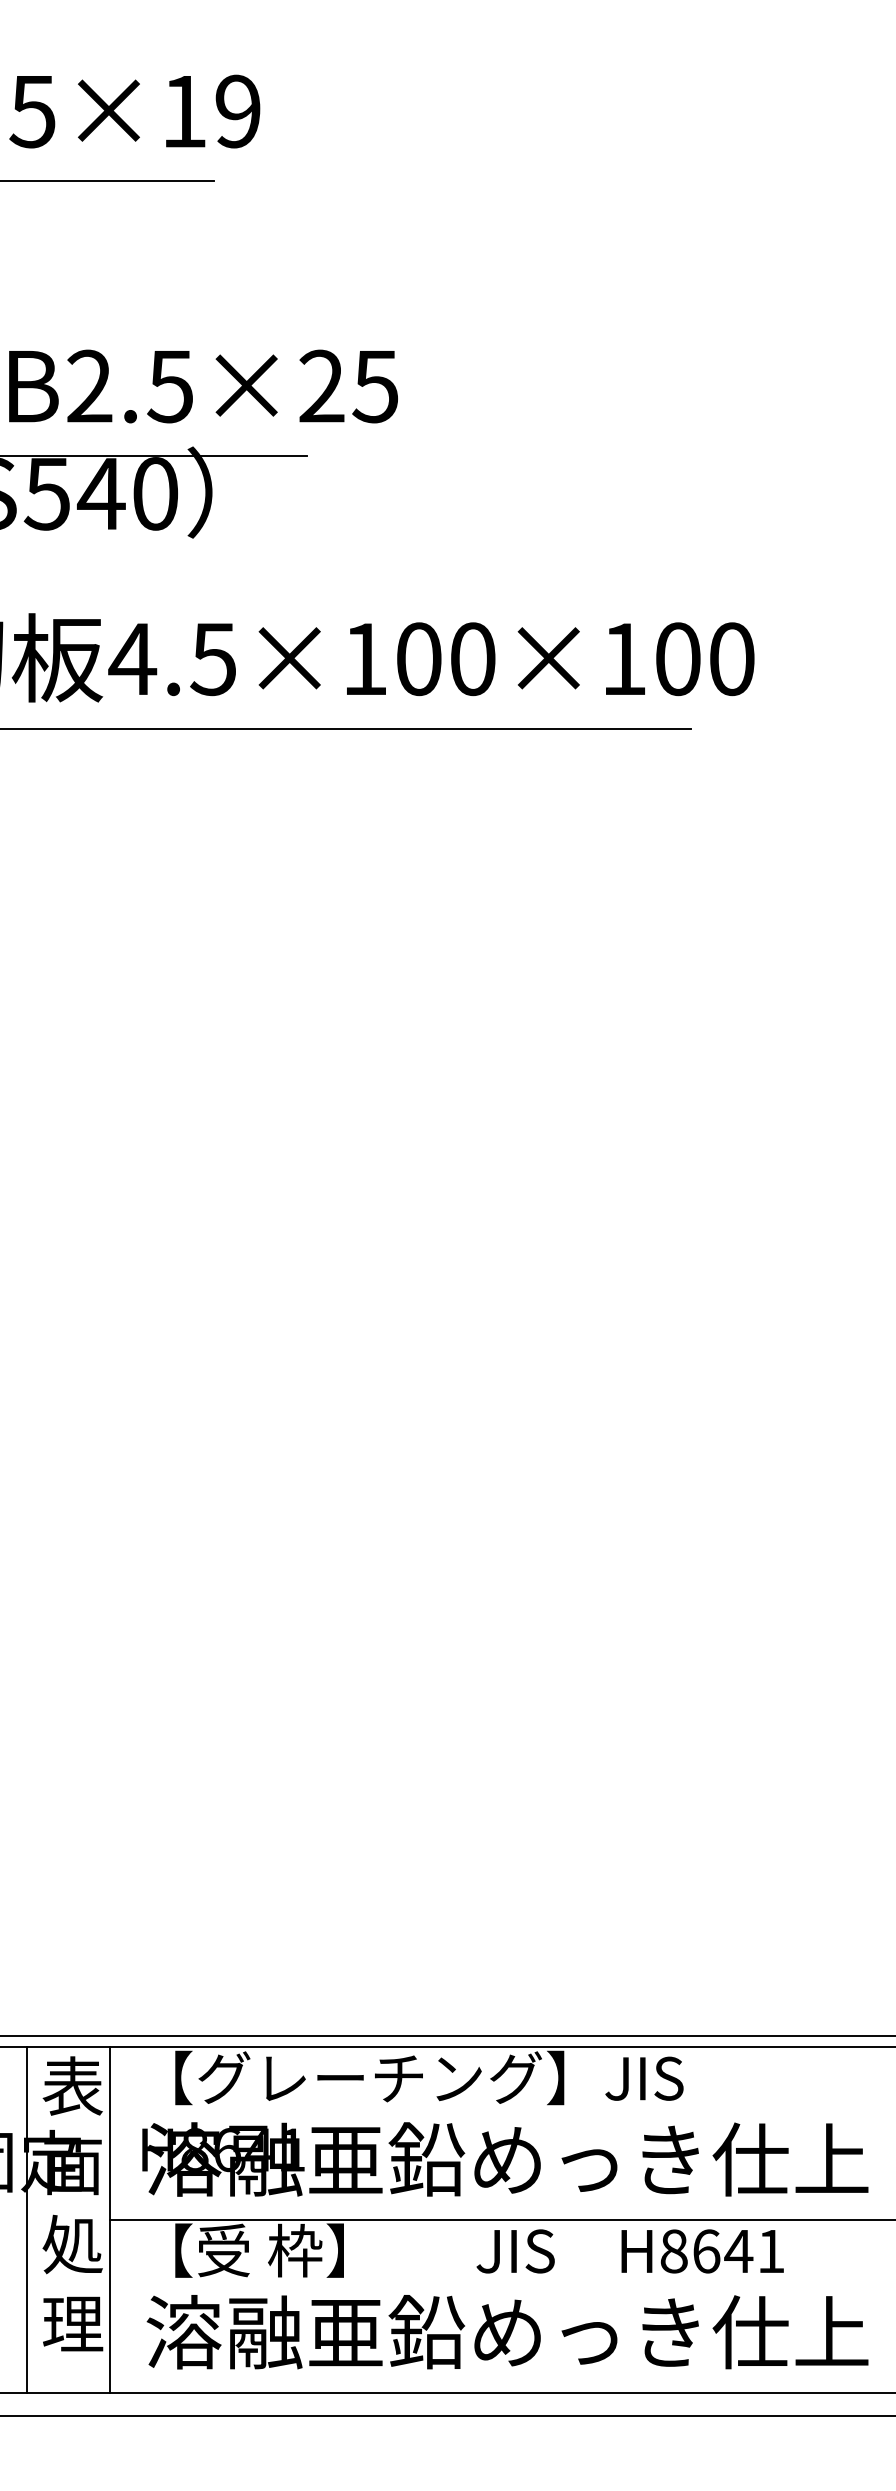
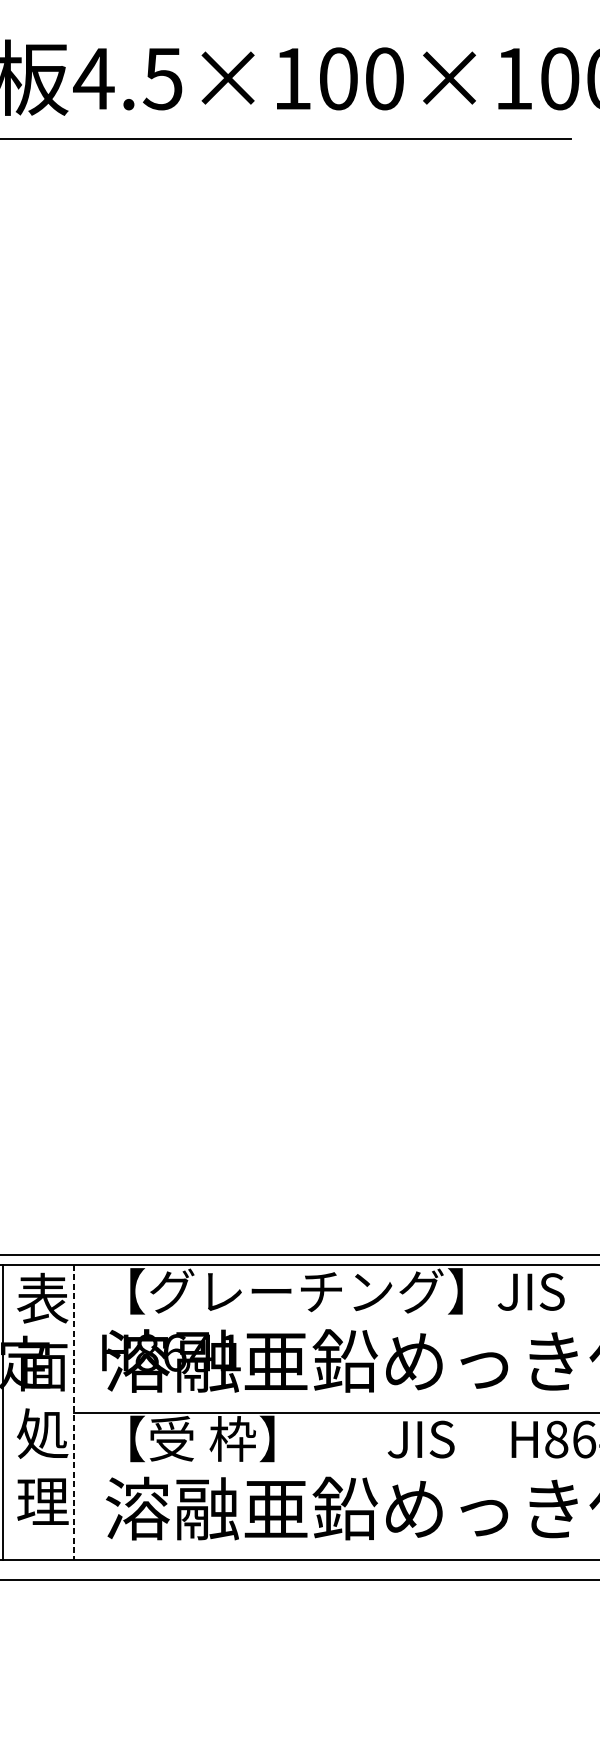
line: (109, 2219) -> (74, 1412), solid -> dashed

